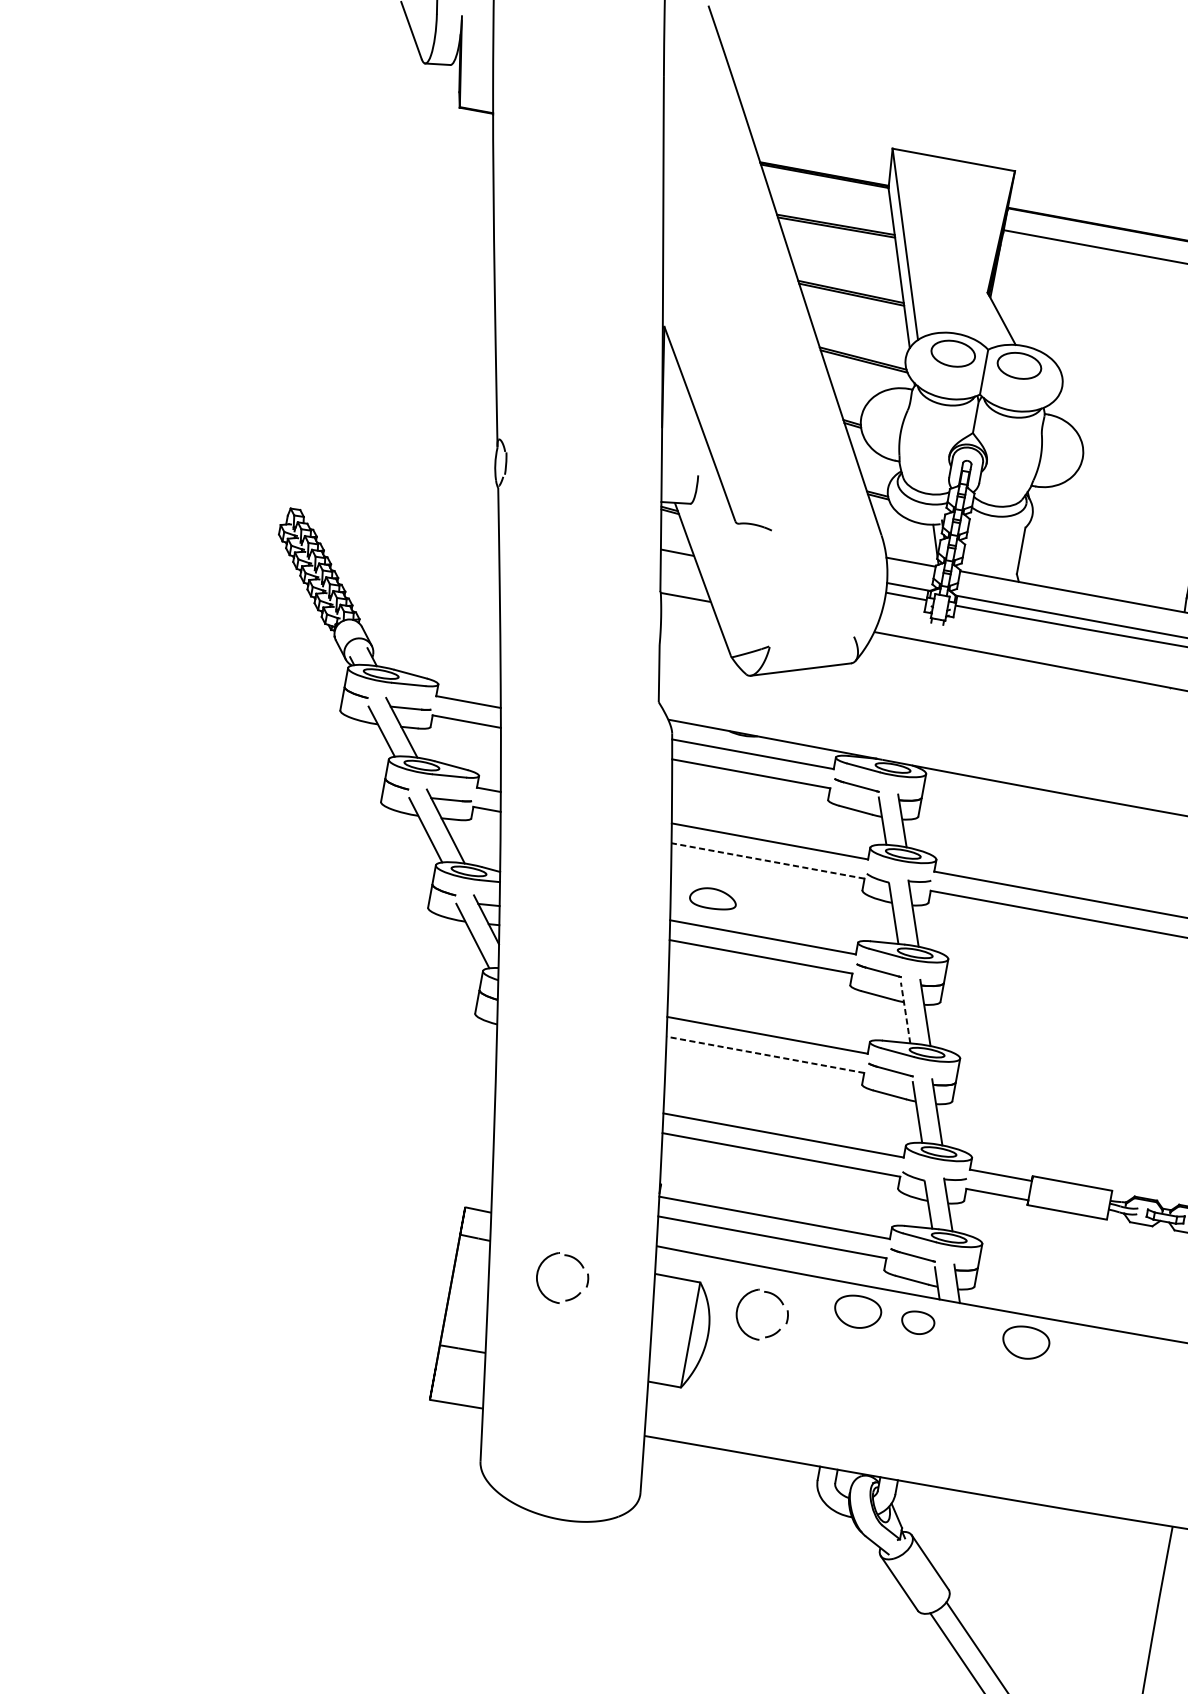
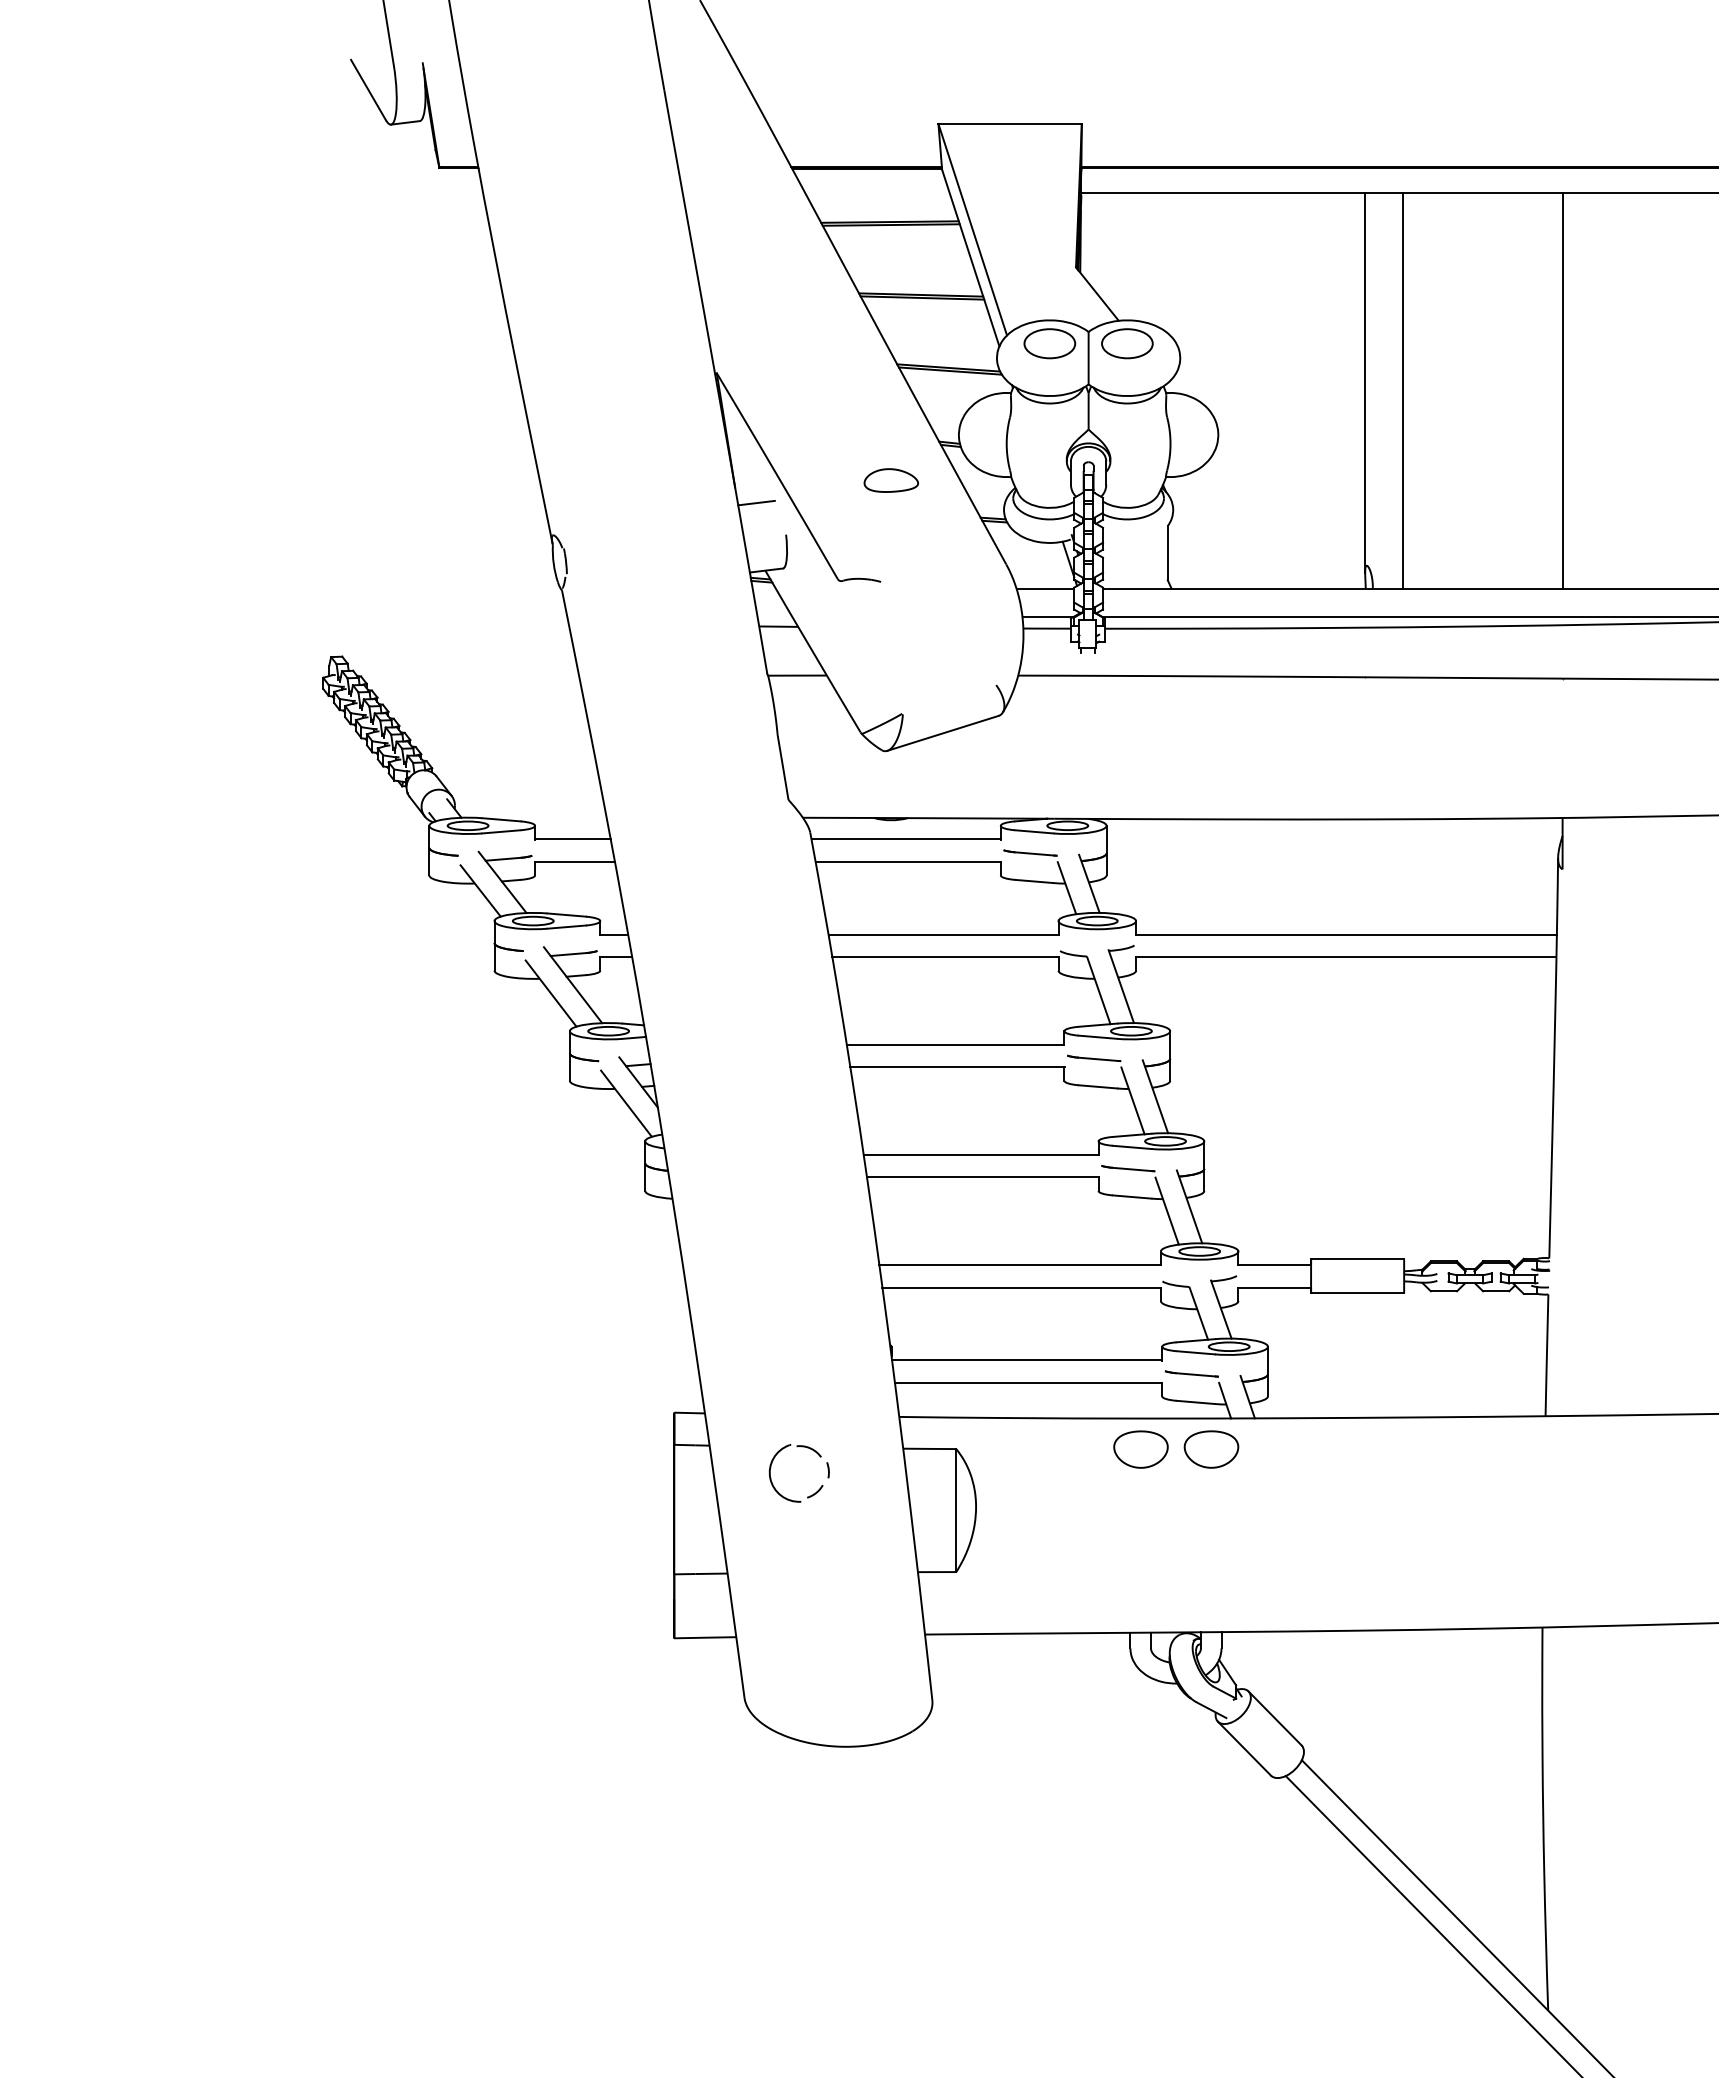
line: (678, 443) -> (756, 502), added
line: (767, 861) -> (944, 957), dashed -> solid
part: (712, 898) -> (890, 480), moved
line: (905, 1012) -> (1132, 1100), dashed -> solid
line: (765, 1054) -> (982, 1177), dashed -> solid
part: (918, 1322) -> (1211, 1449), size x1.43
part: (765, 1336) -> (1041, 1496), removed
part: (1025, 1342) -> (1337, 1449), removed

